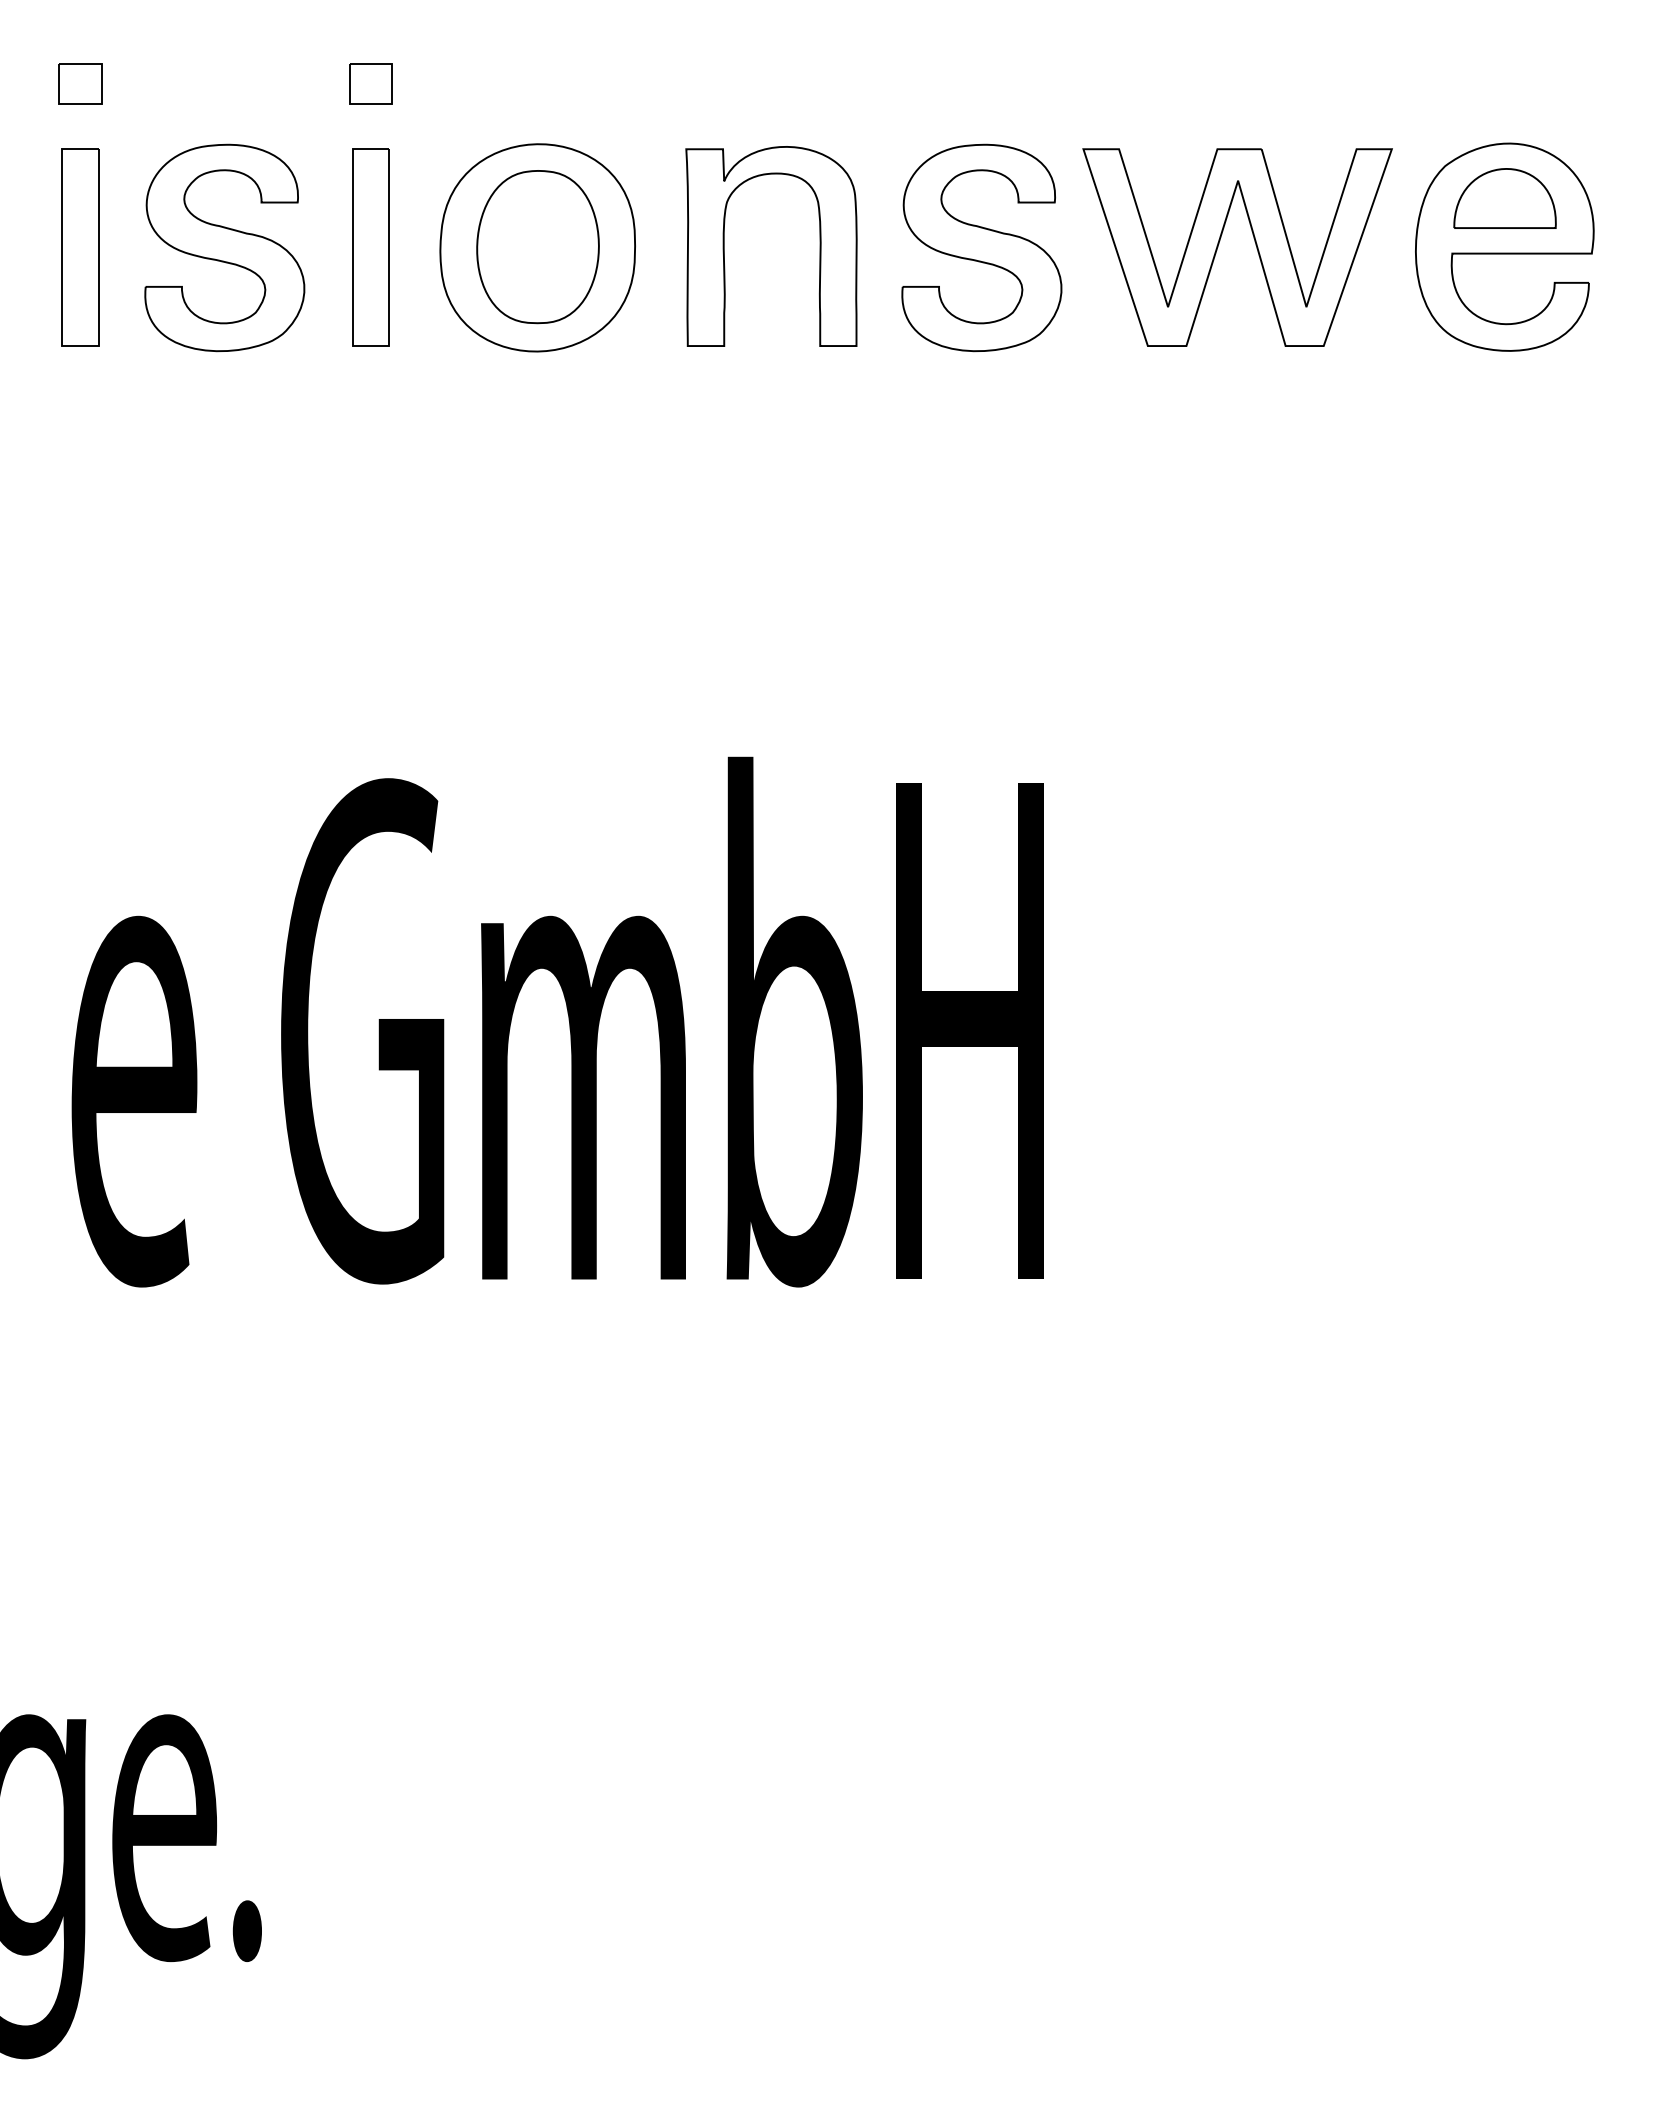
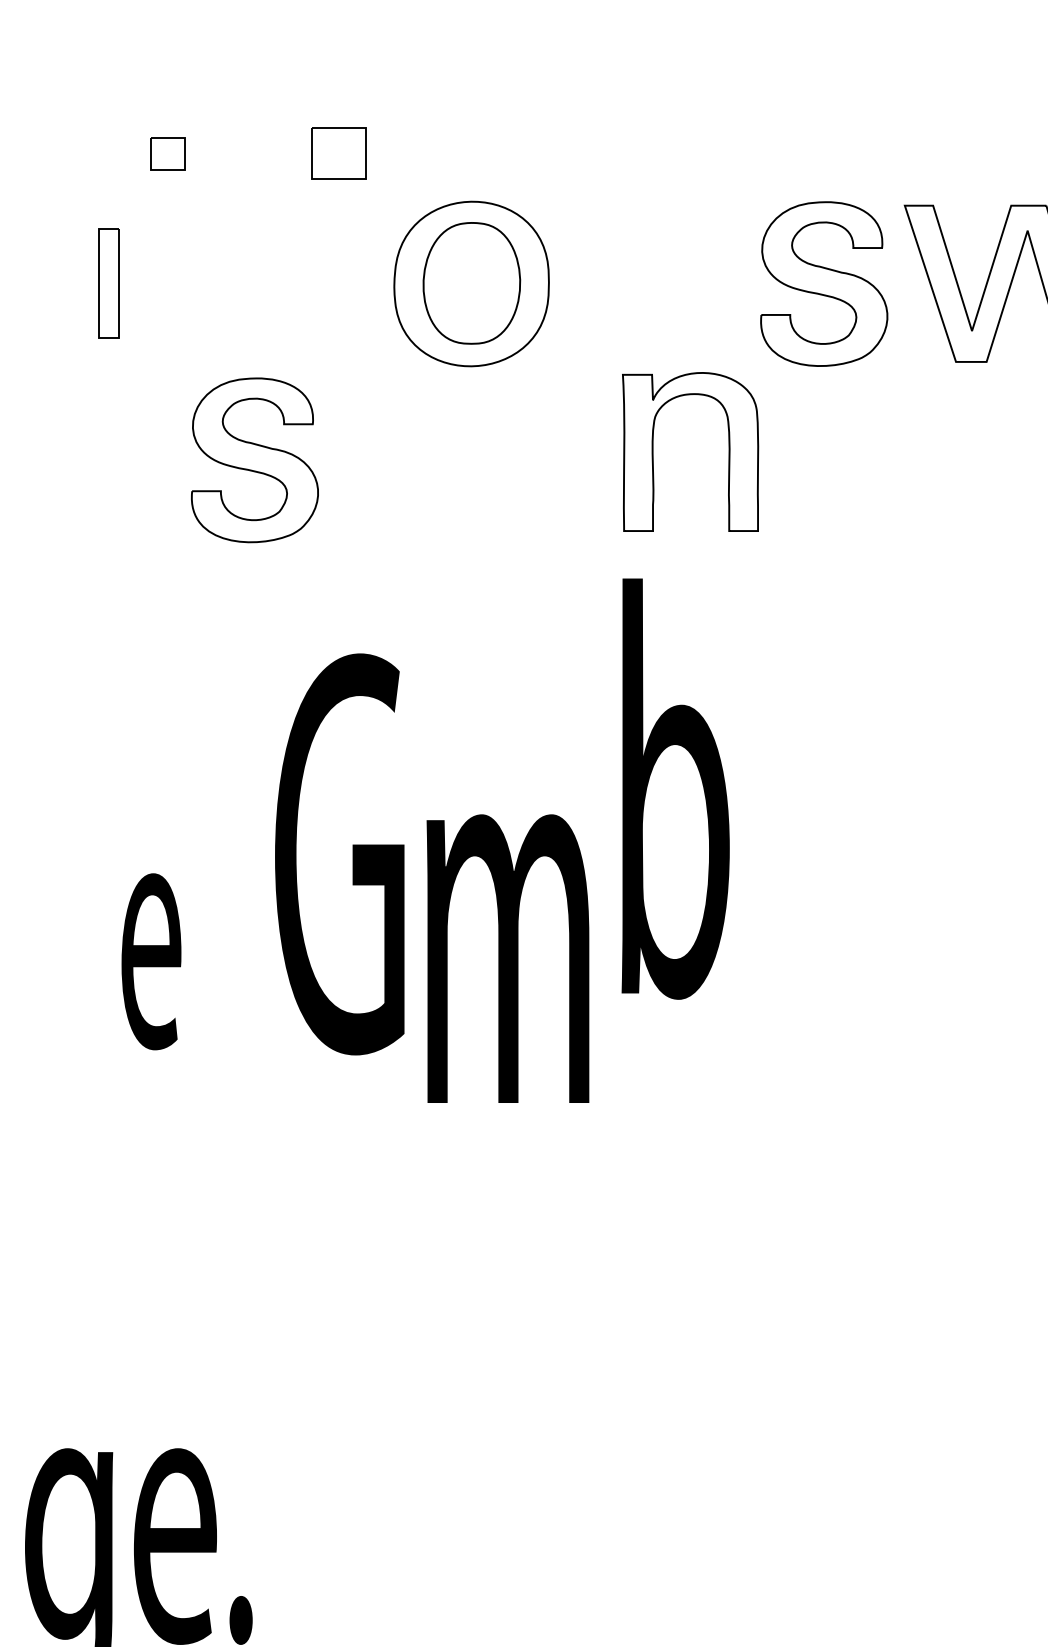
part: (80, 83) -> (168, 153), moved
part: (370, 83) -> (338, 153), size x1.6
part: (724, 246) -> (653, 452), moved
part: (80, 247) -> (108, 283), size x0.7
part: (224, 247) -> (254, 459), moved
part: (370, 247) -> (338, 283), removed
part: (794, 1021) -> (675, 788), moved
part: (378, 1031) -> (352, 854), moved
fill: (969, 1031) -> (814, 906), removed
part: (134, 1101) -> (151, 961), size x0.6

